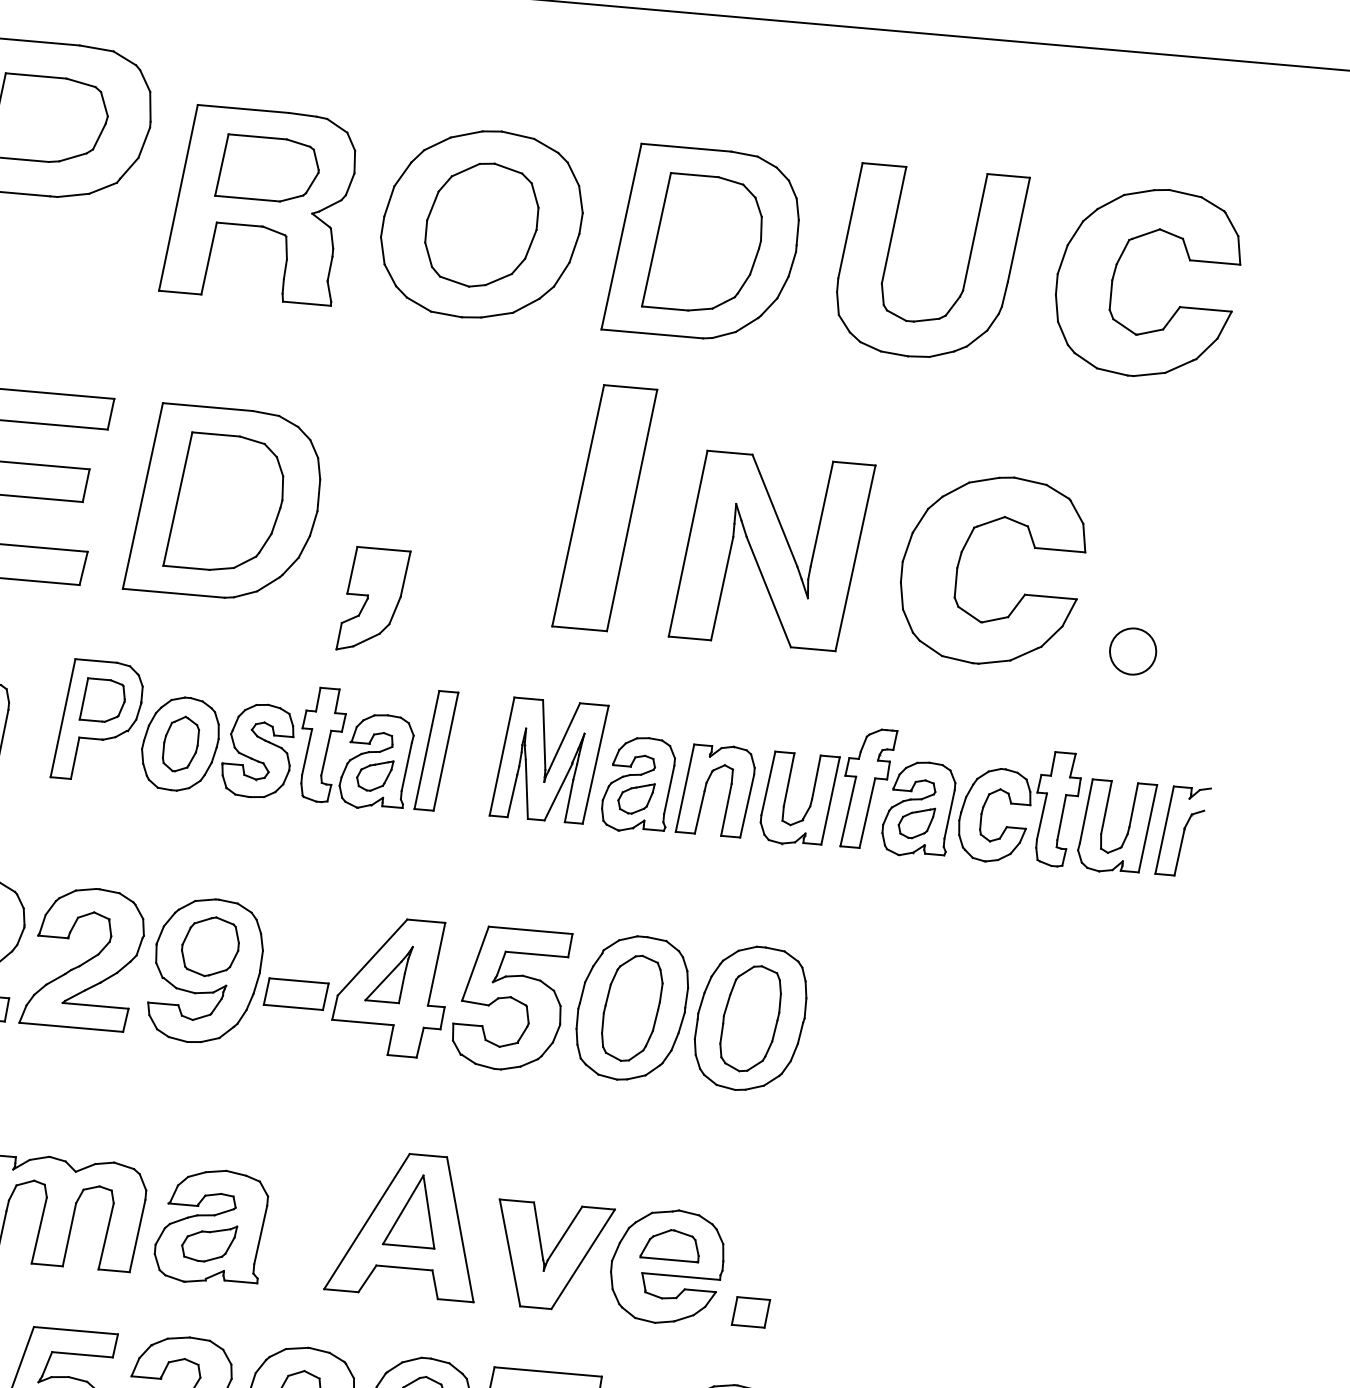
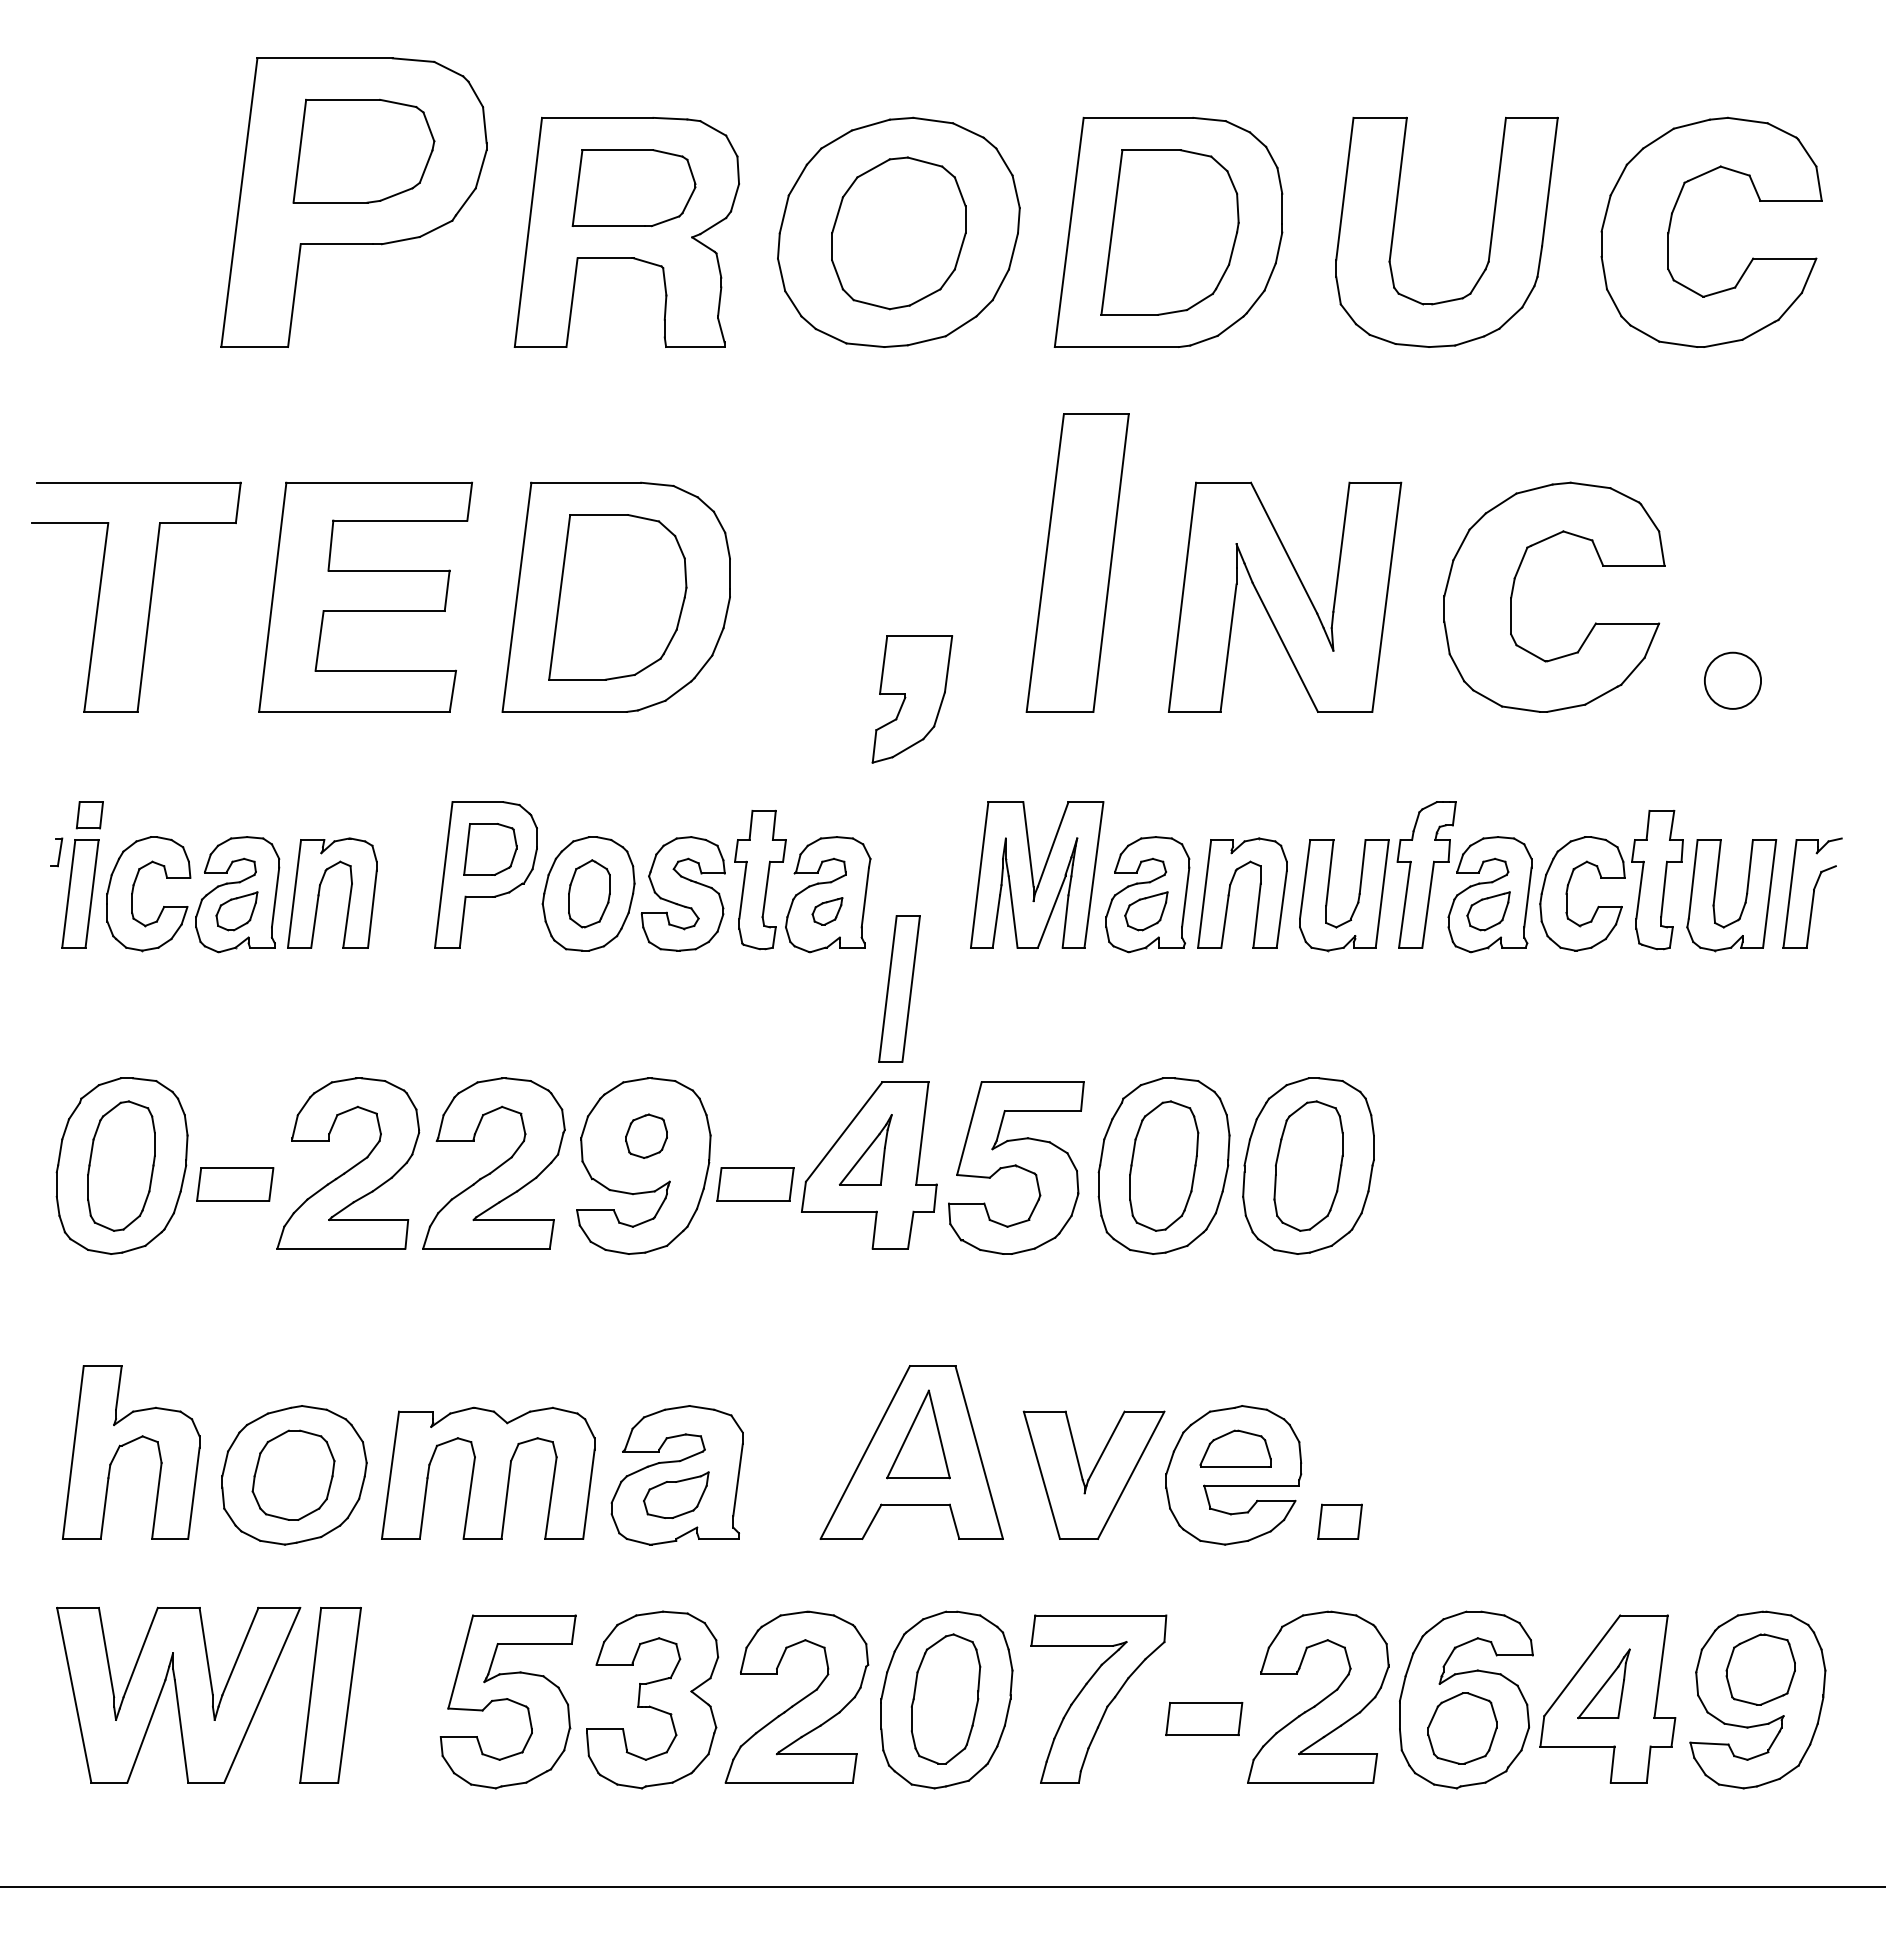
part: (373, 600) -> (912, 699), moved
part: (436, 750) -> (899, 988), moved
part: (374, 775) -> (827, 911), size x0.7
part: (210, 946) -> (646, 1136), size x0.6

